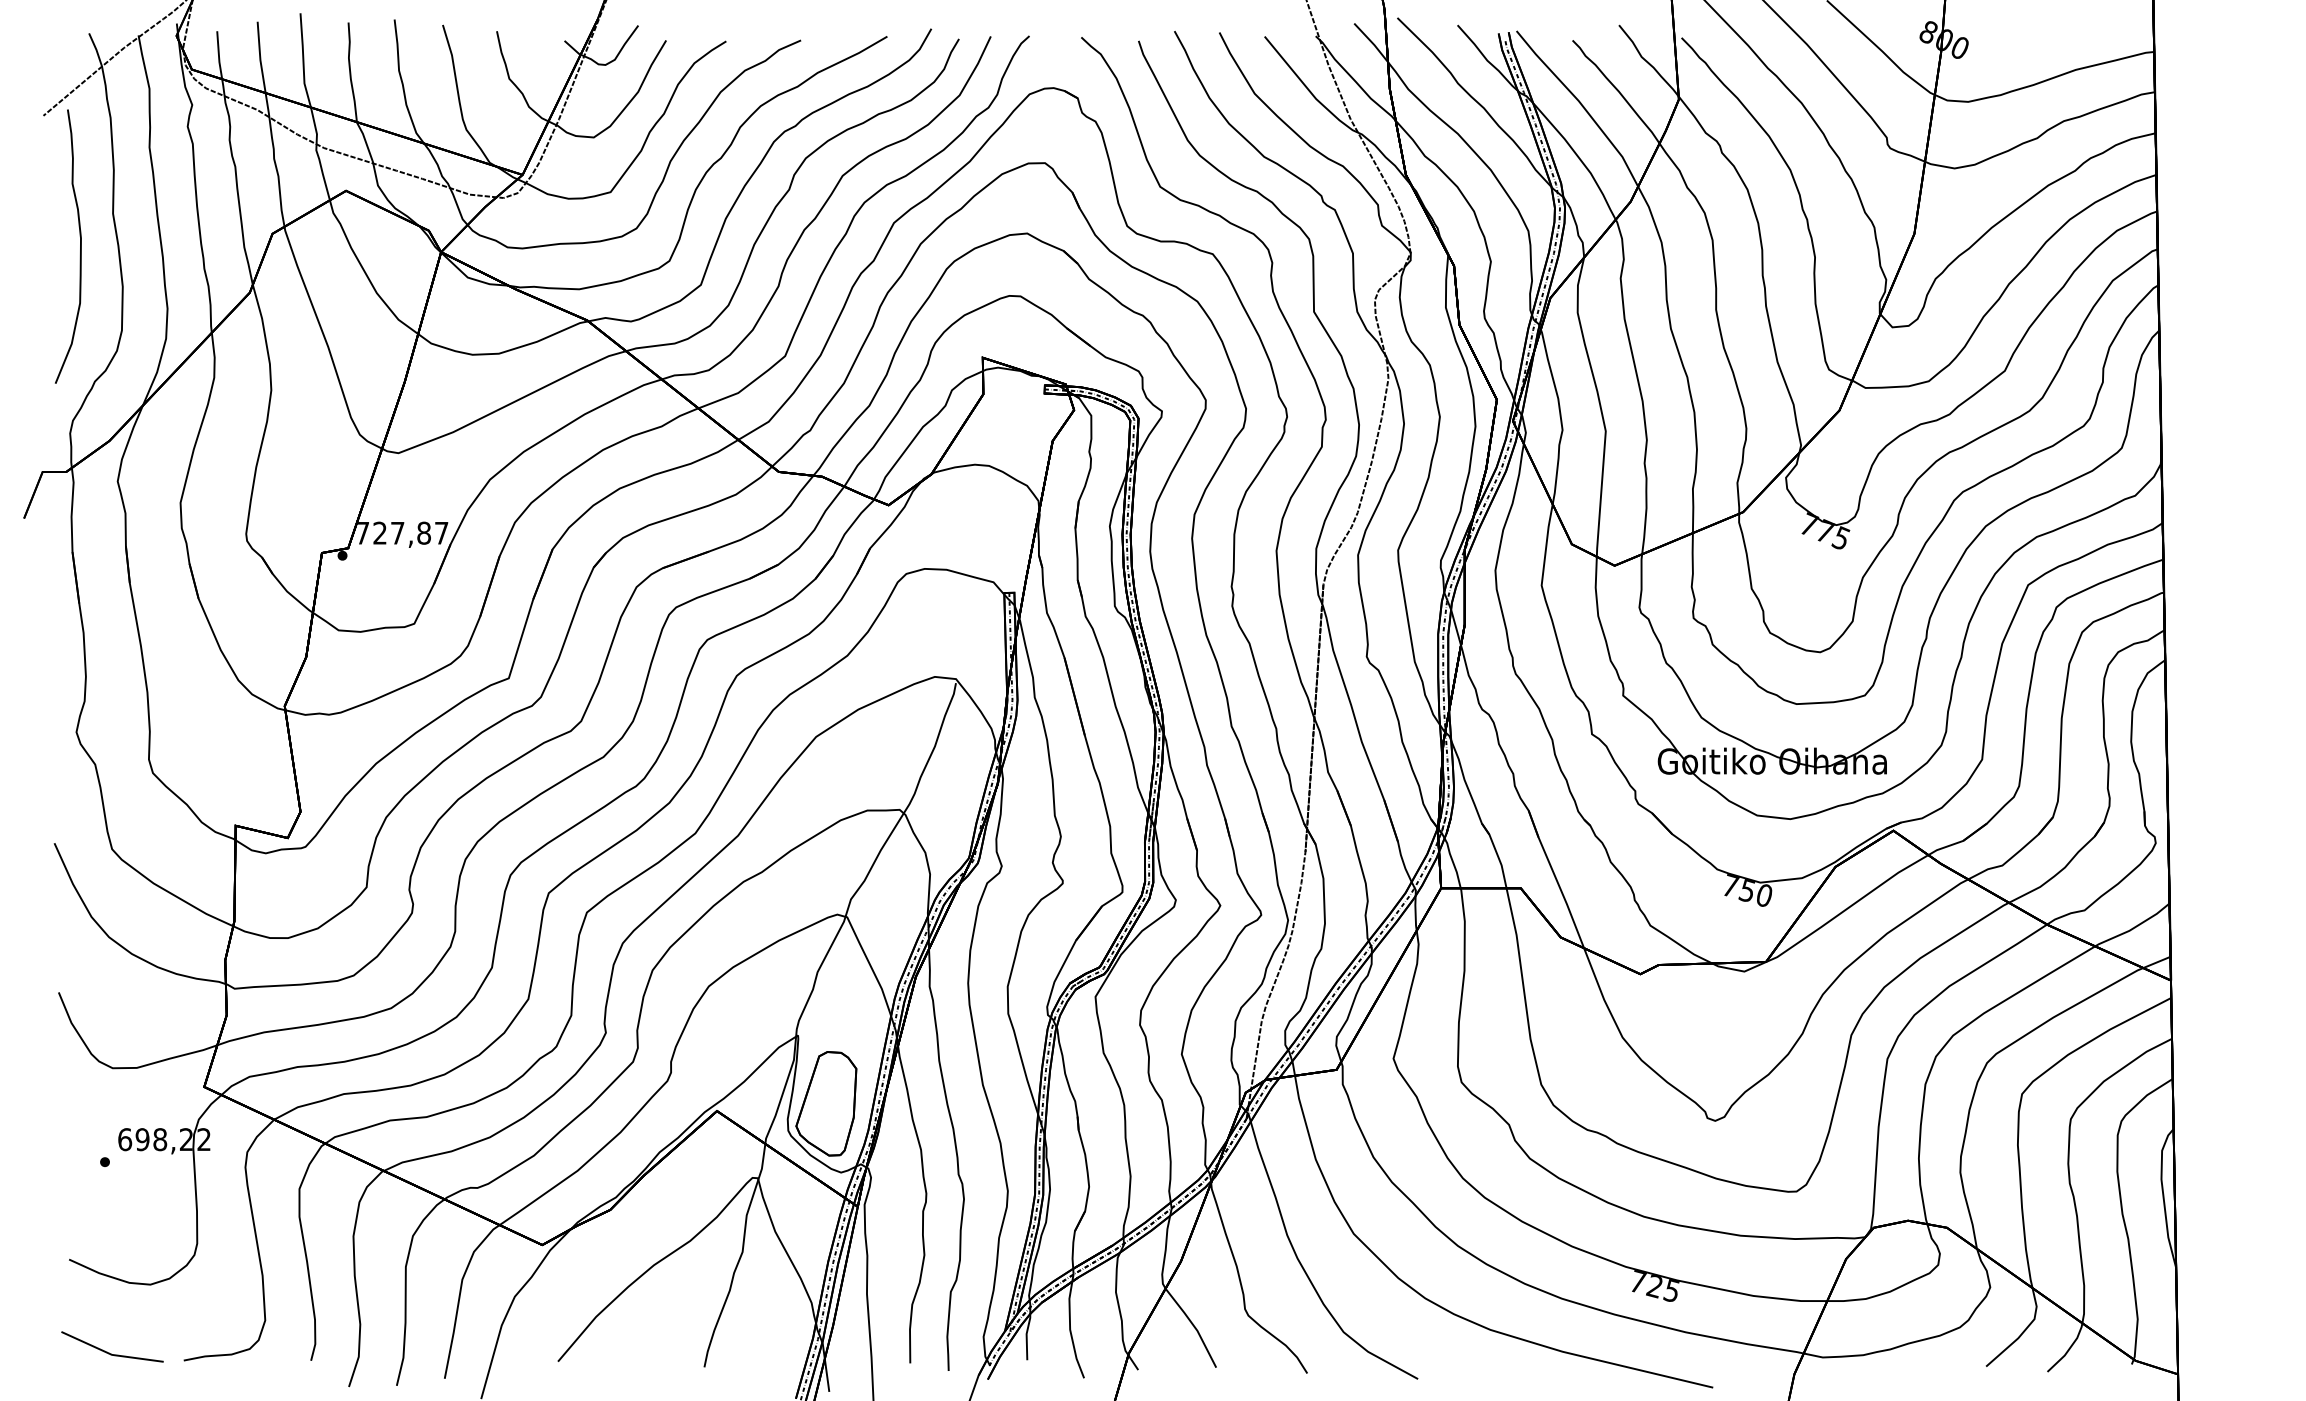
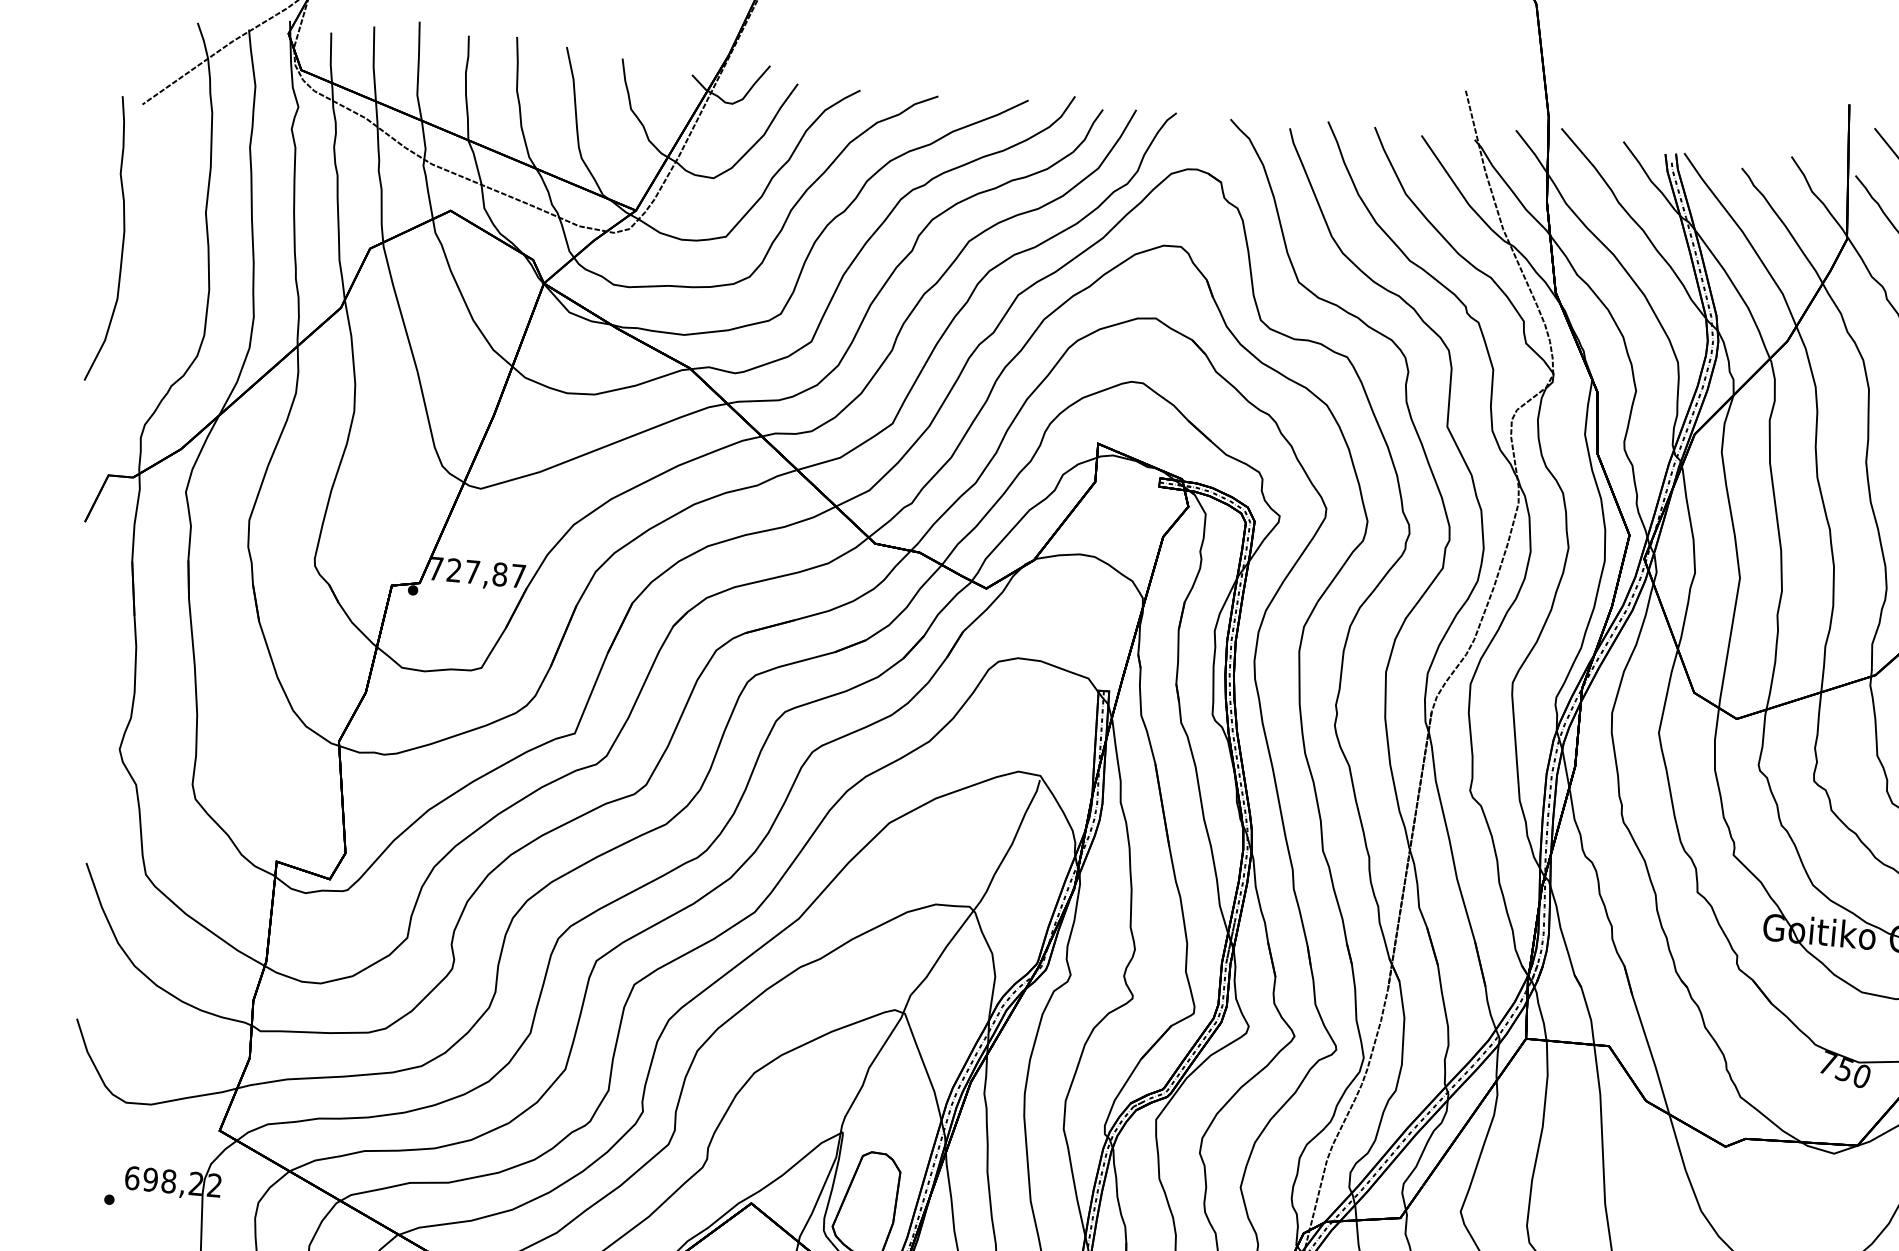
curve: (80, 246) -> (123, 239), moved

